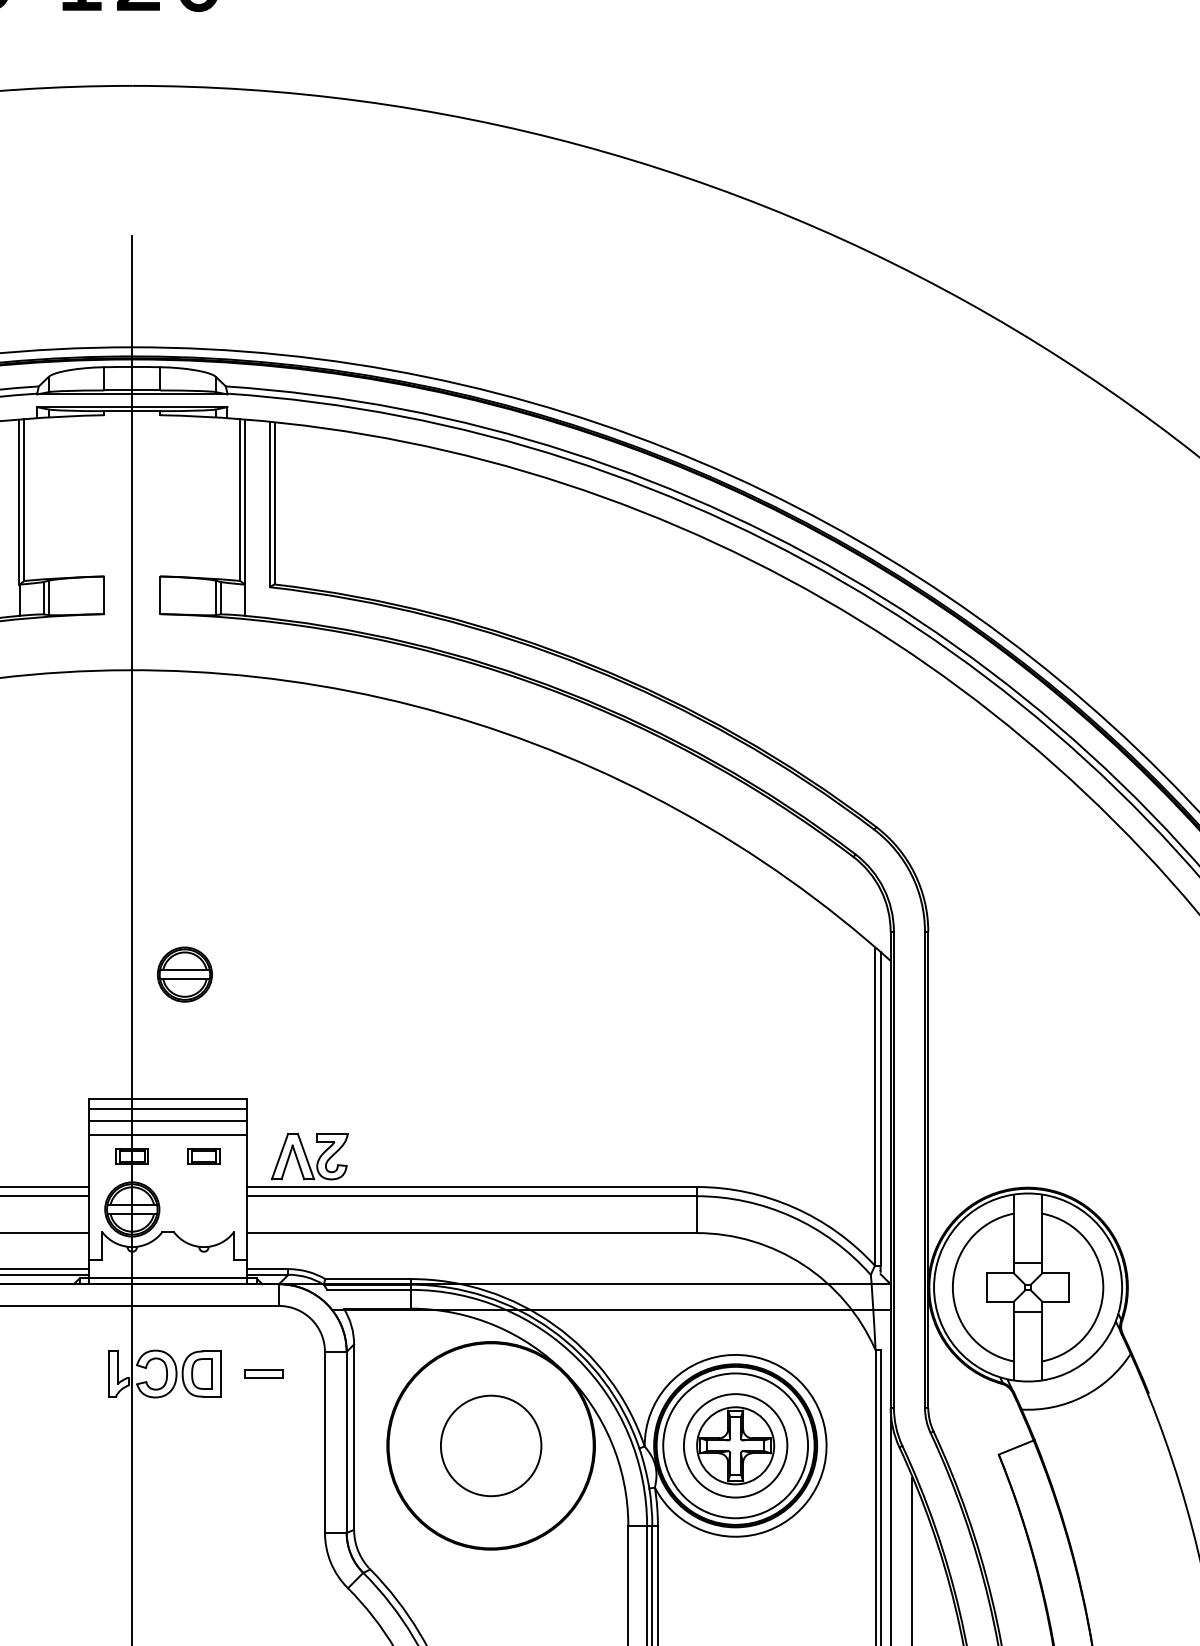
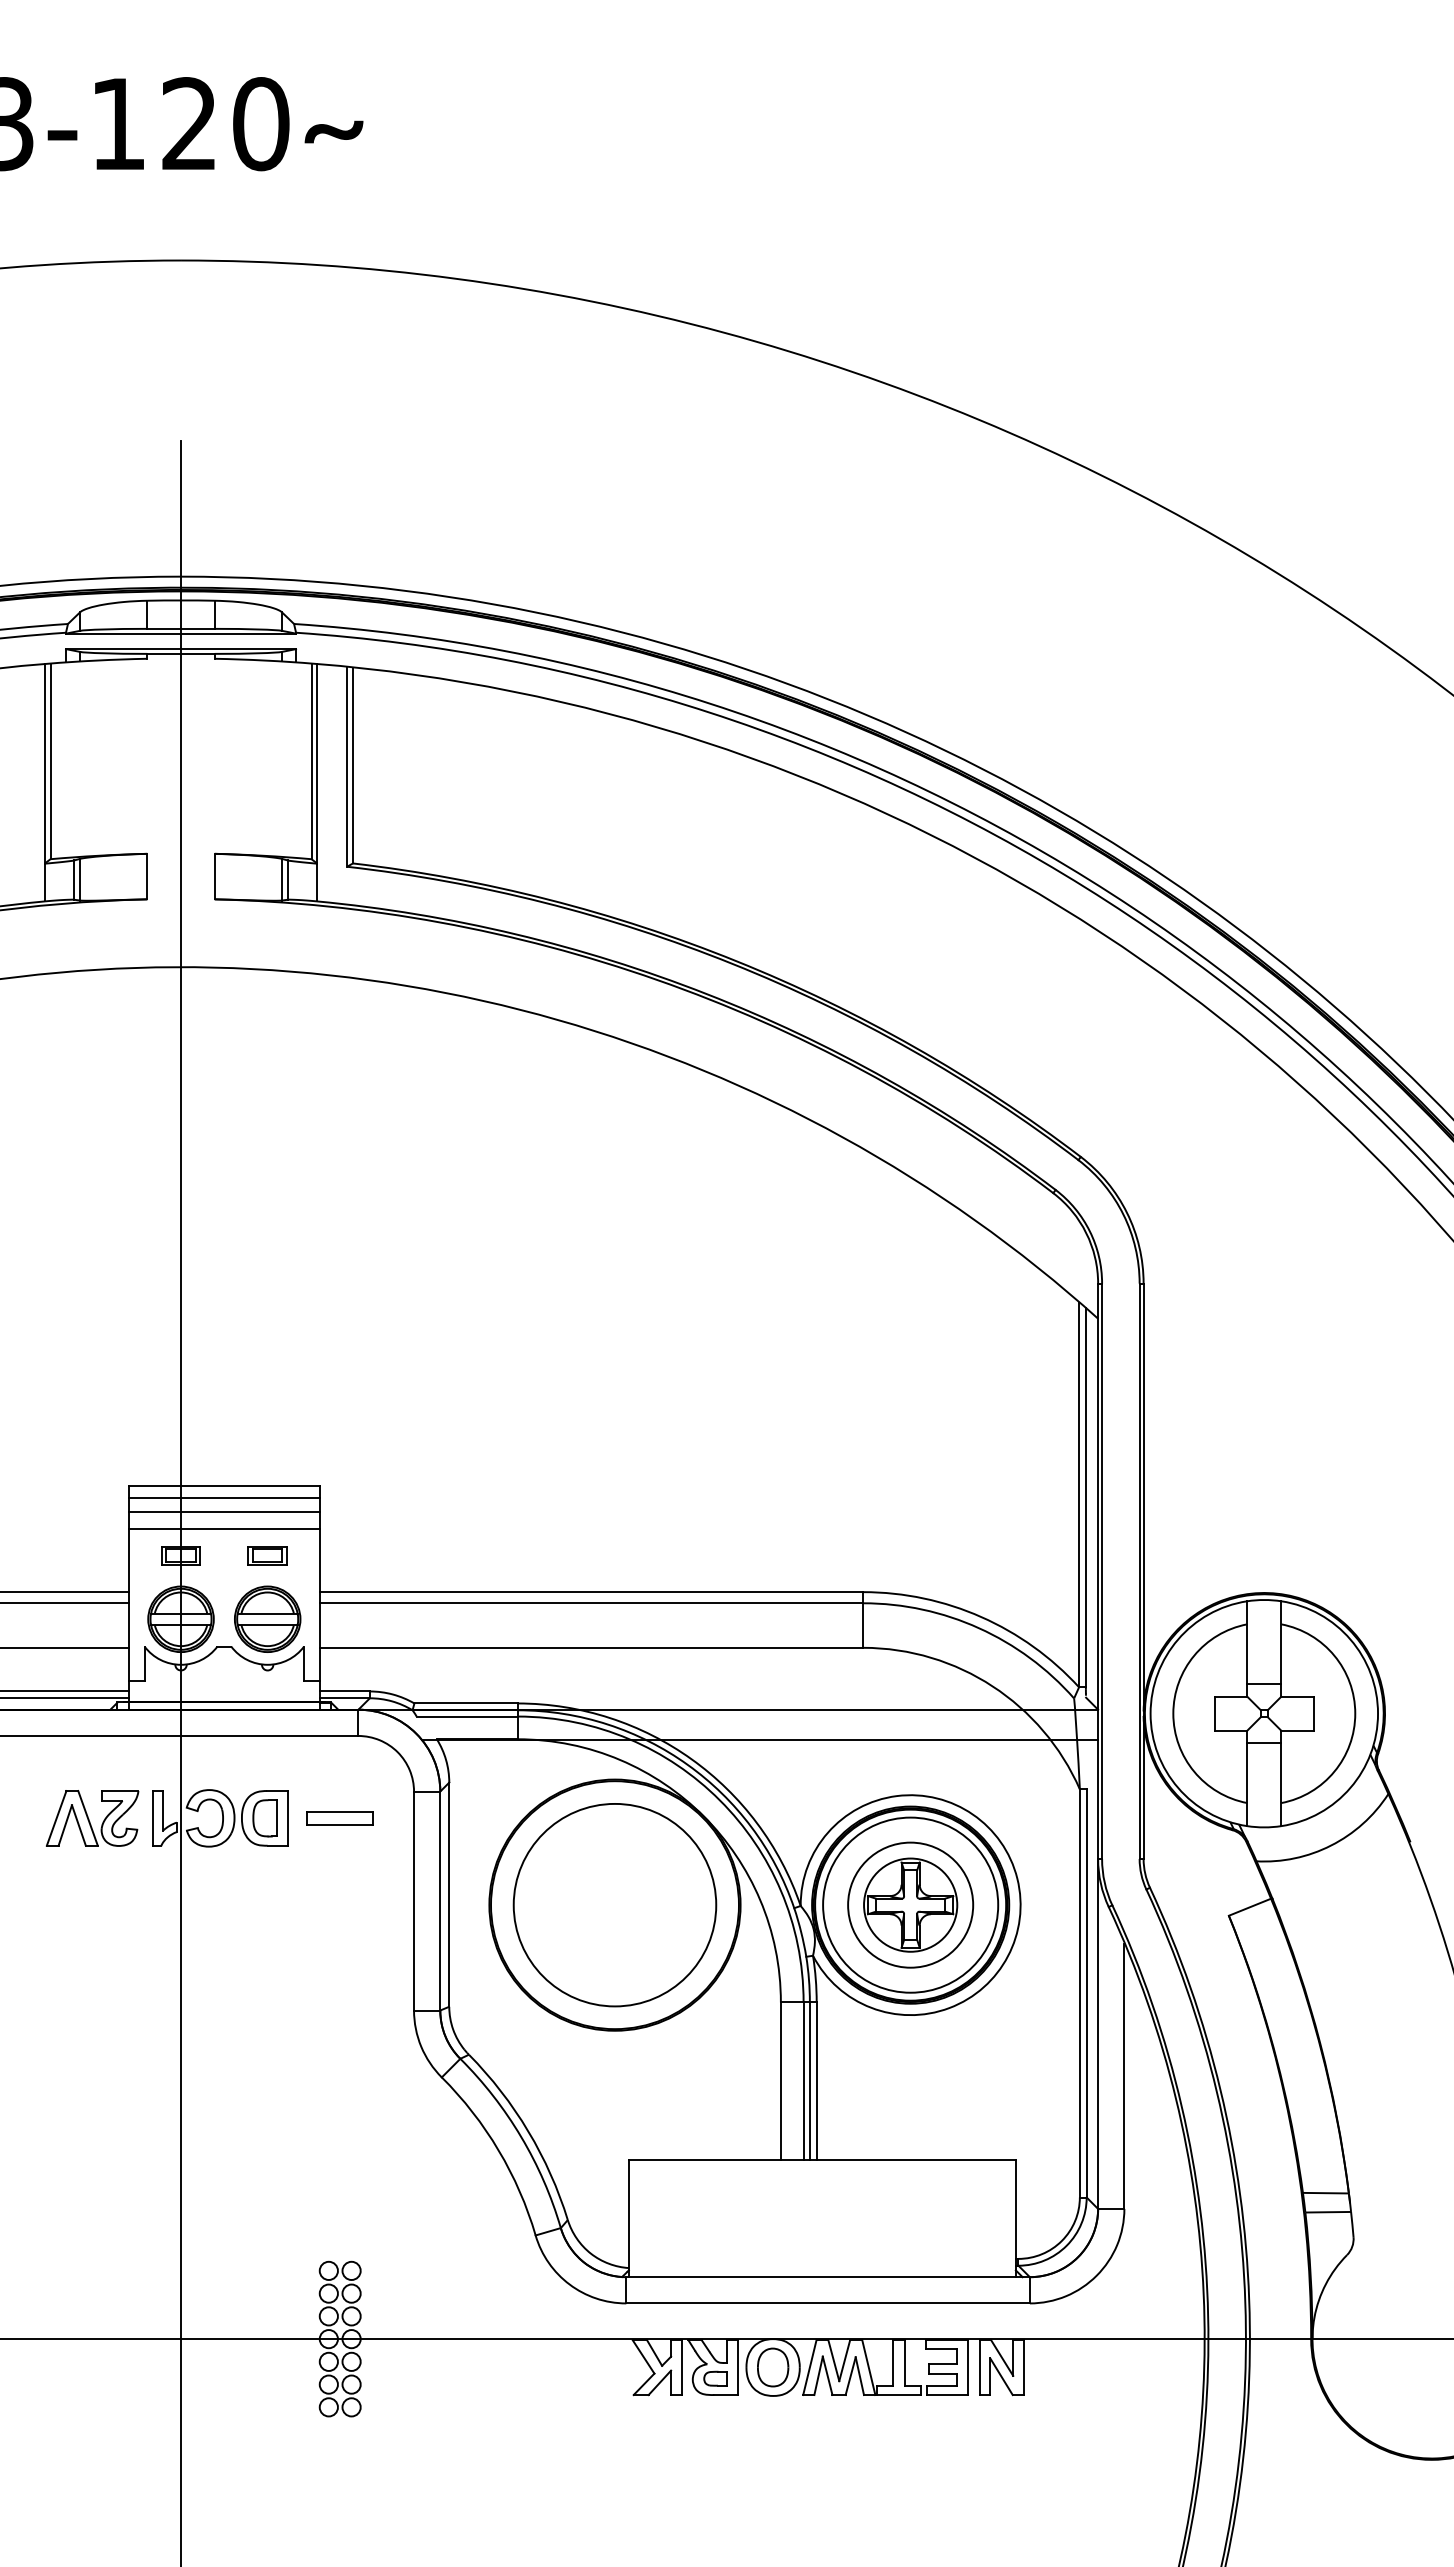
part: (184, 973) -> (267, 1618), moved
part: (309, 1156) -> (92, 1818), moved
part: (263, 1374) -> (339, 1818), size x1.43
circle: (490, 1446) -> (614, 1905), size x1.67

